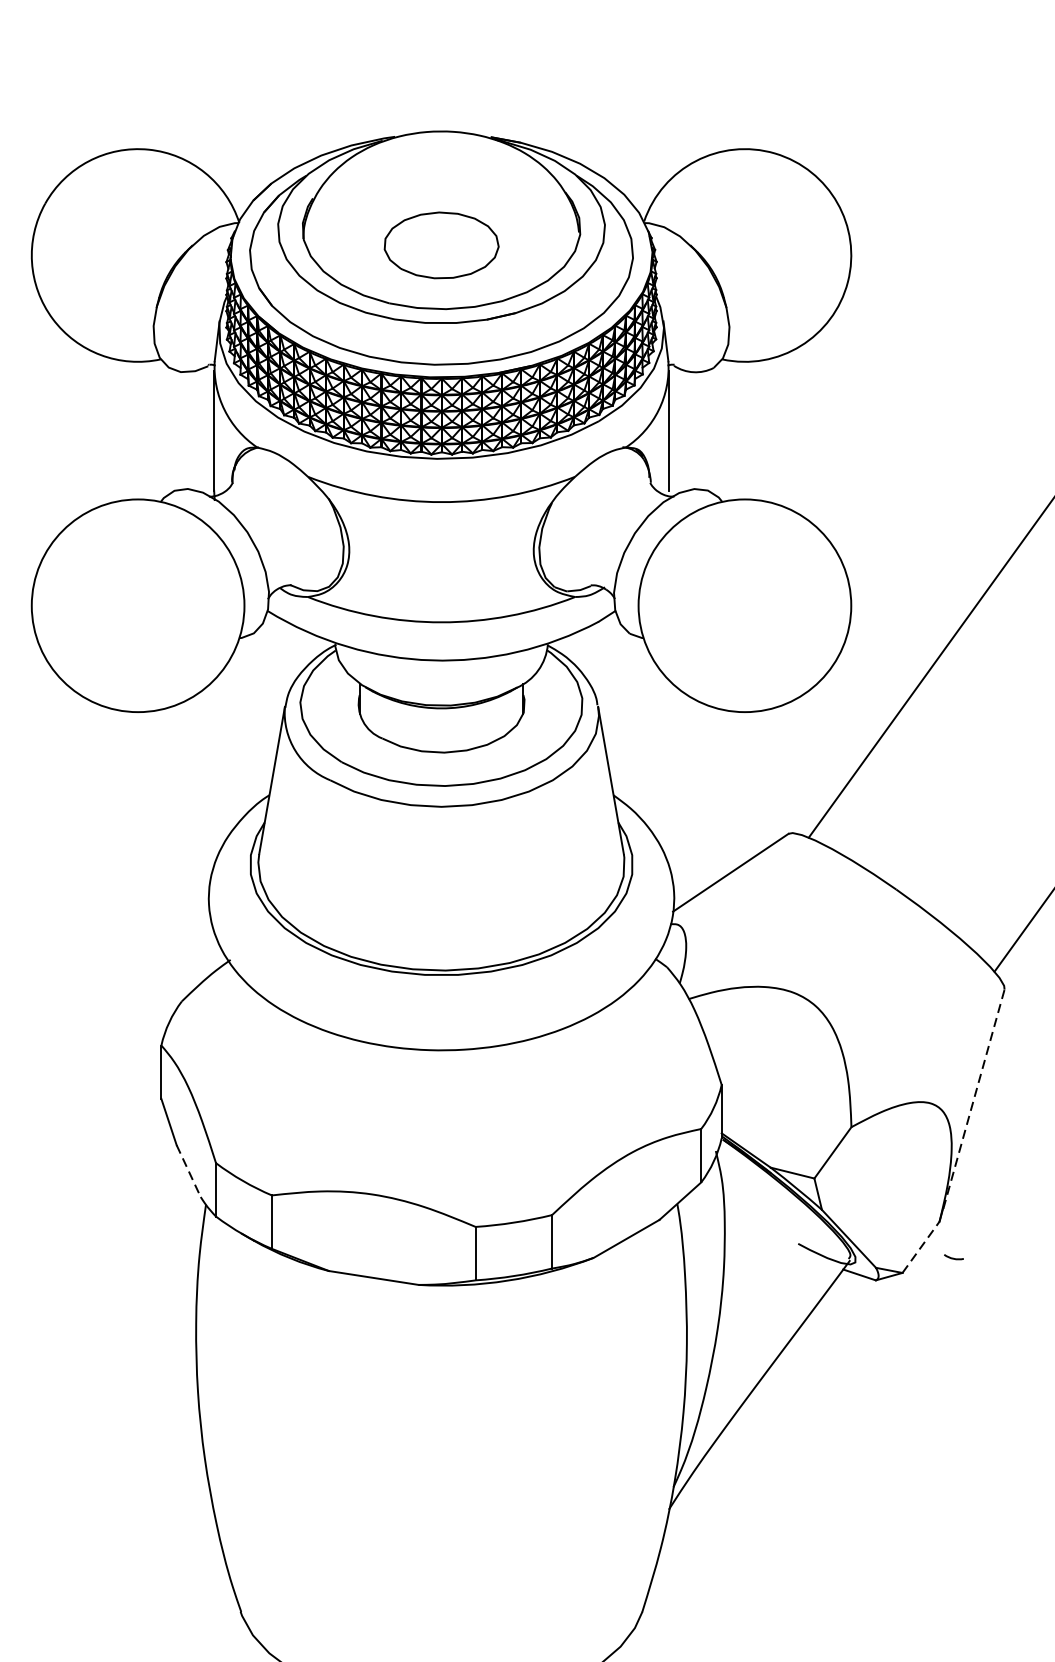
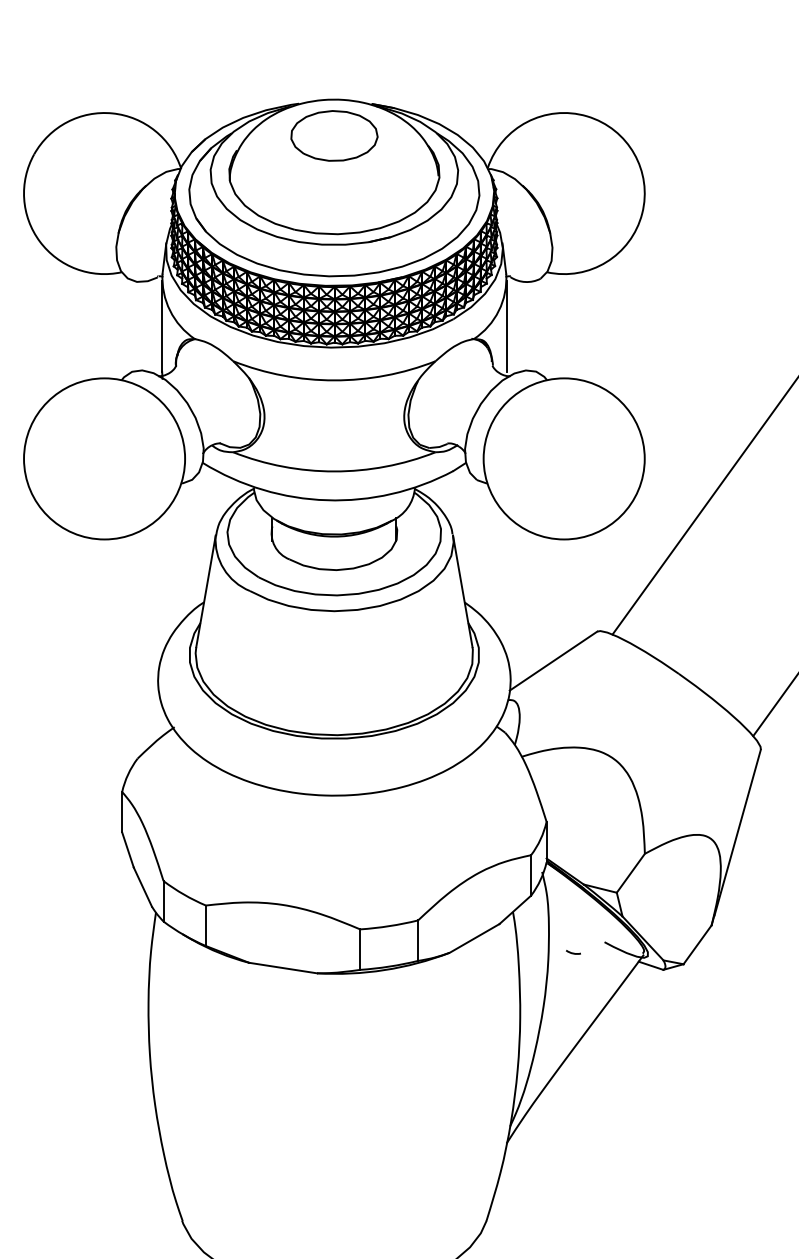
part: (441, 244) -> (334, 135), moved
line: (973, 1099) -> (737, 832), dashed -> solid
line: (188, 1171) -> (142, 887), dashed -> solid
line: (920, 1246) -> (697, 944), dashed -> solid
arc: (953, 1257) -> (573, 952), moved

